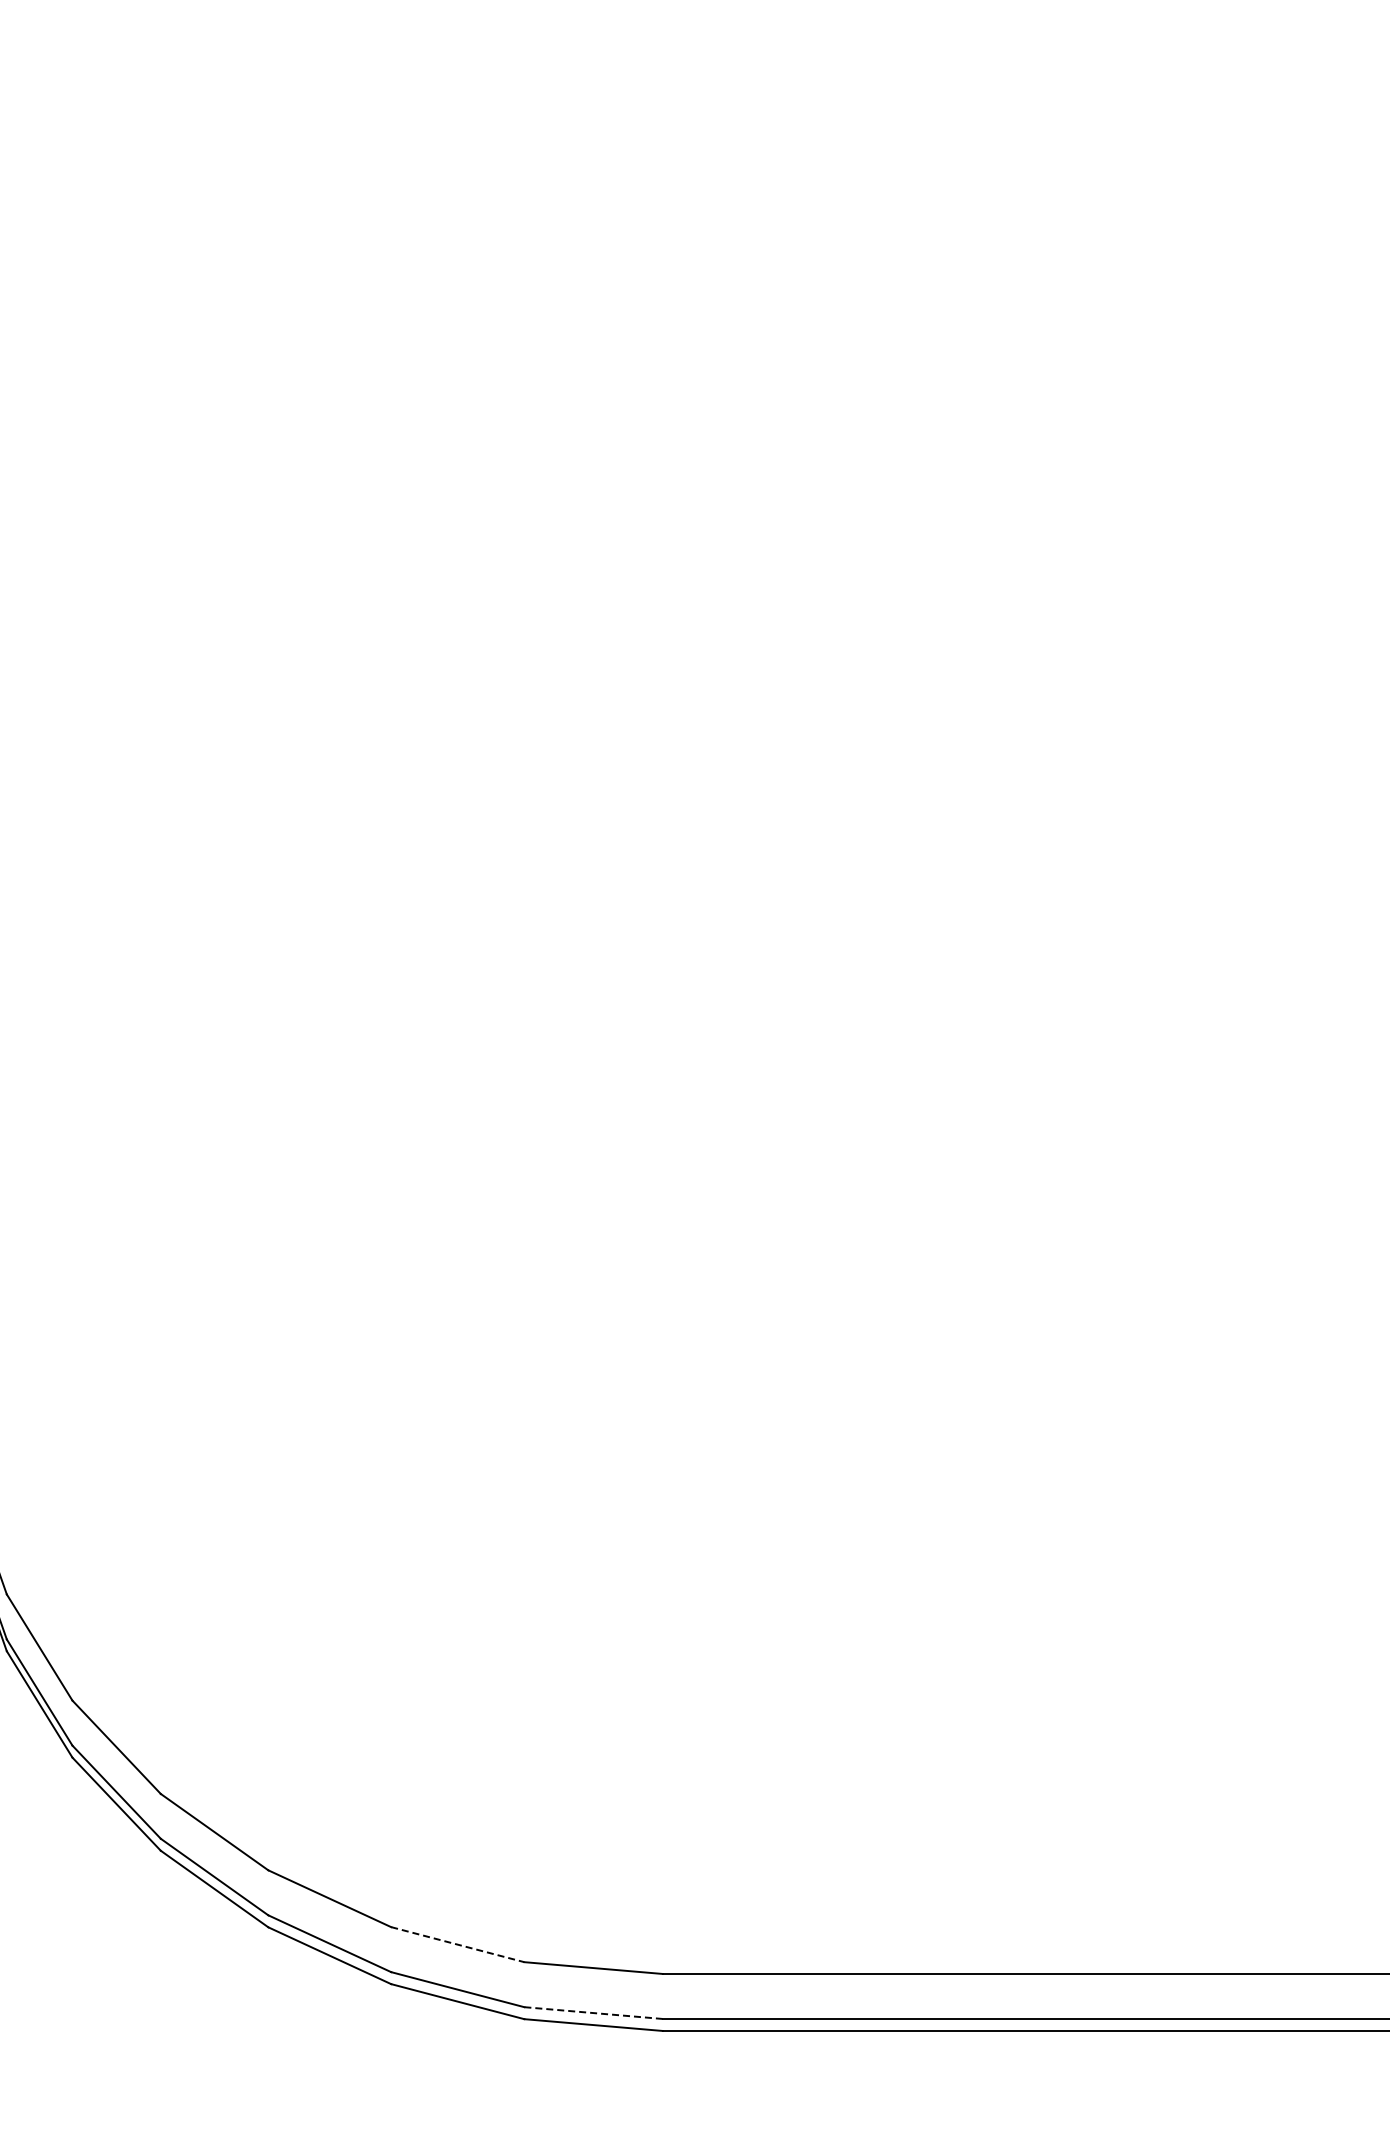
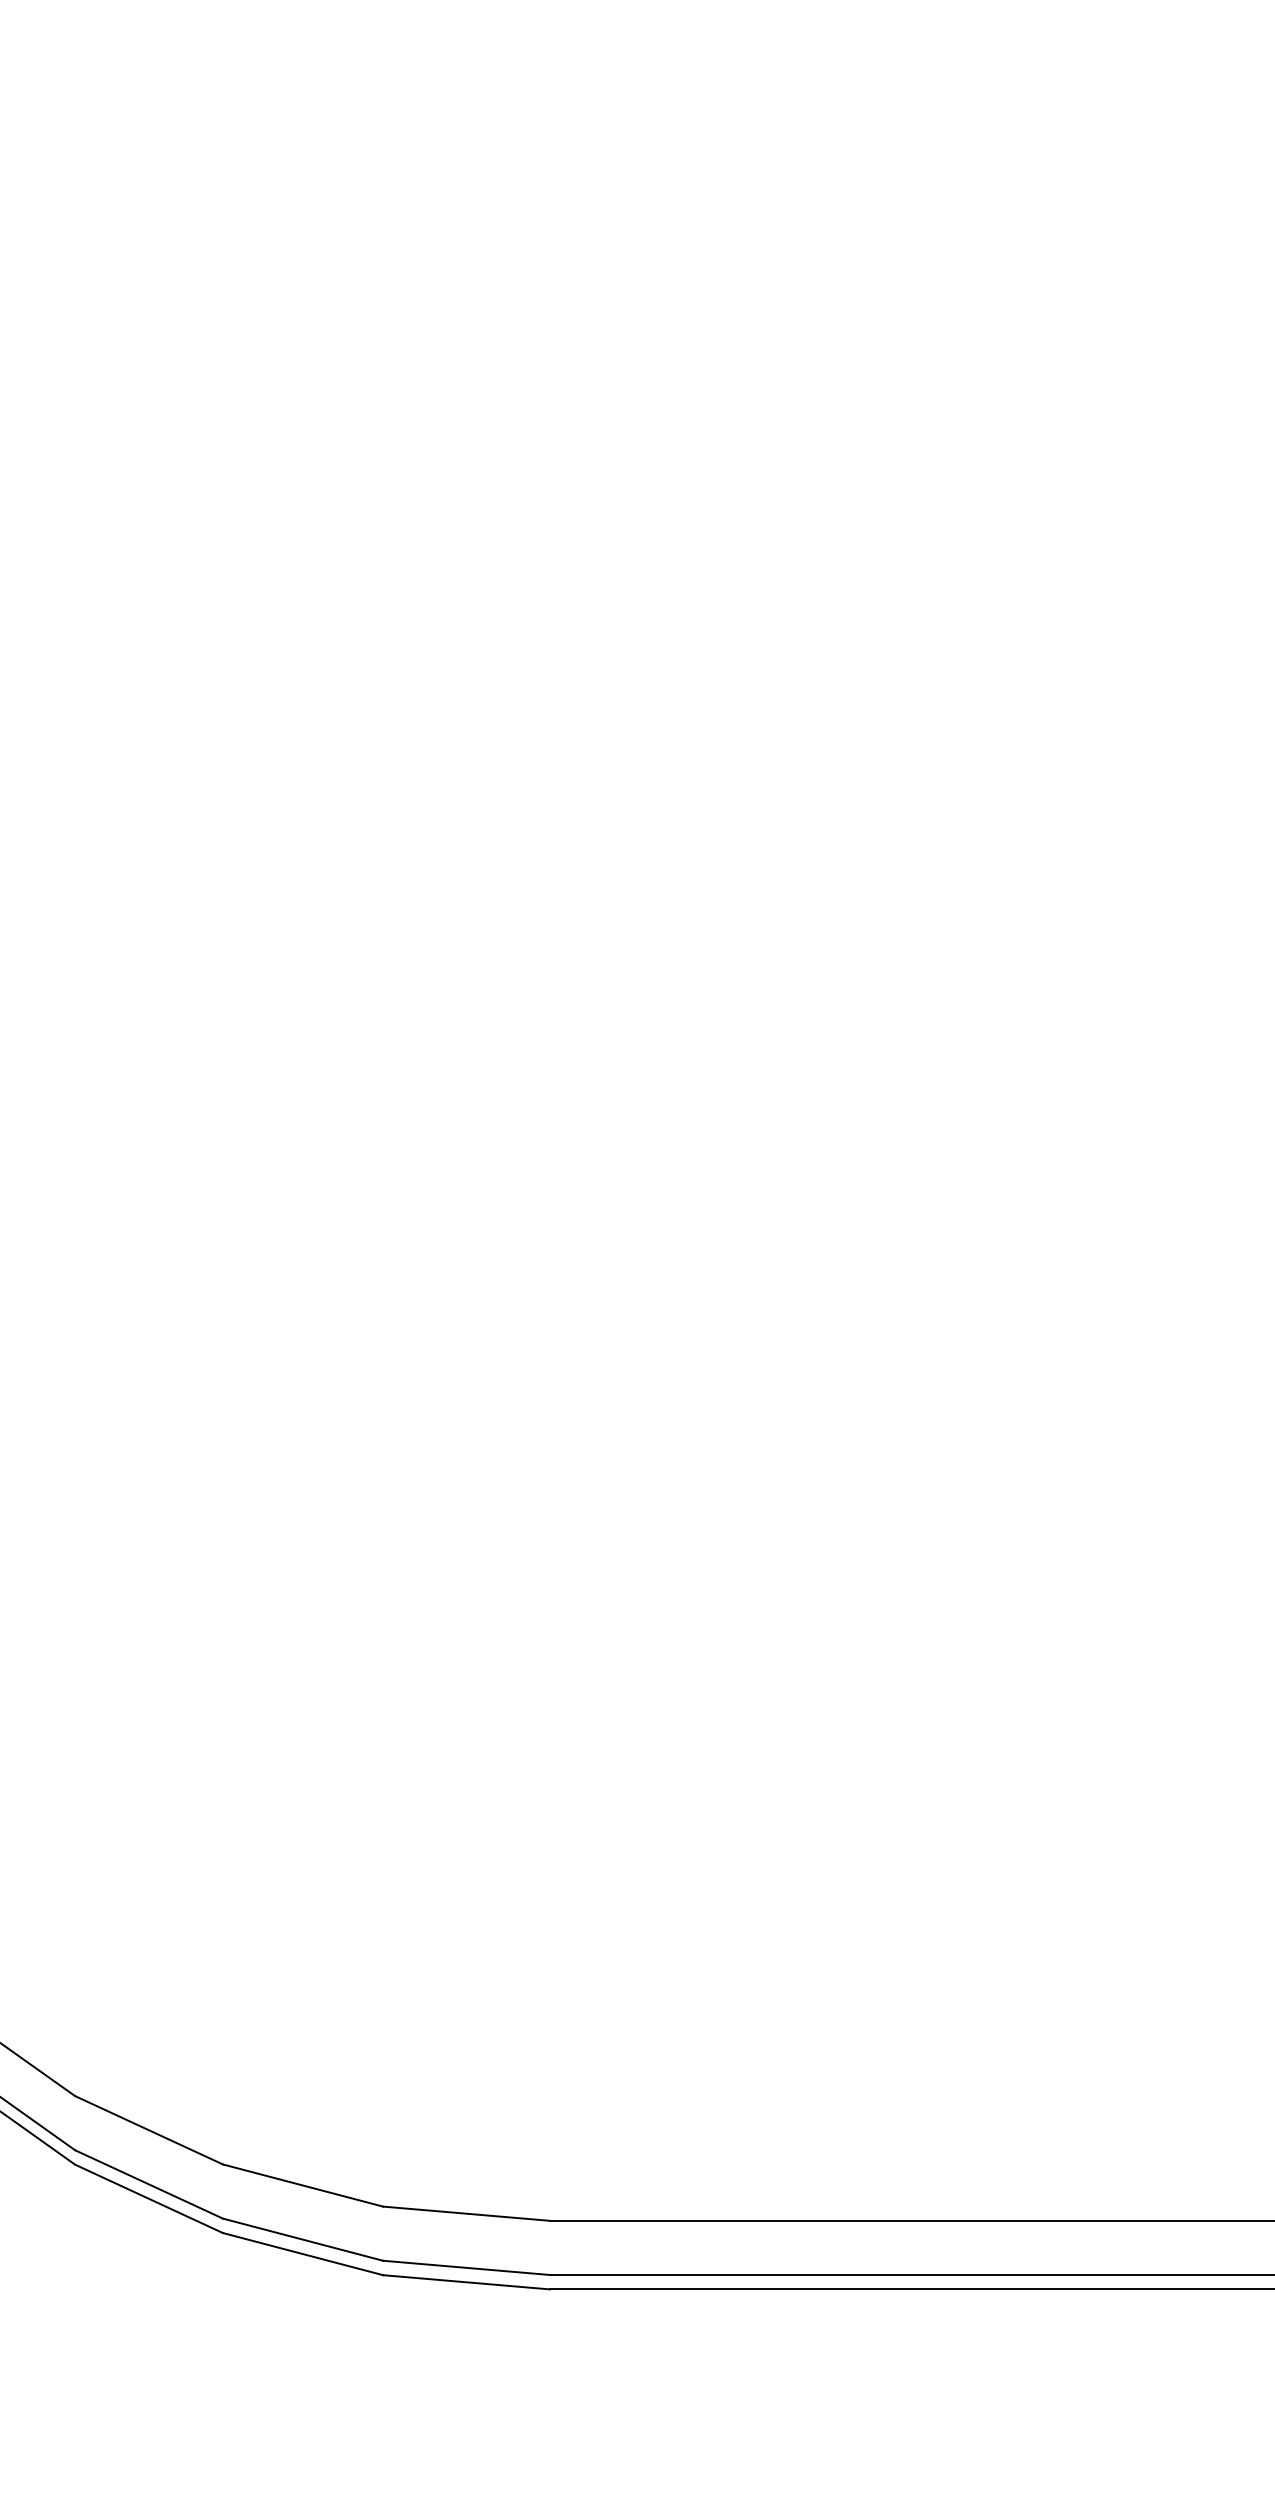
line: (457, 1944) -> (302, 2185), dashed -> solid
line: (593, 2013) -> (466, 2268), dashed -> solid

